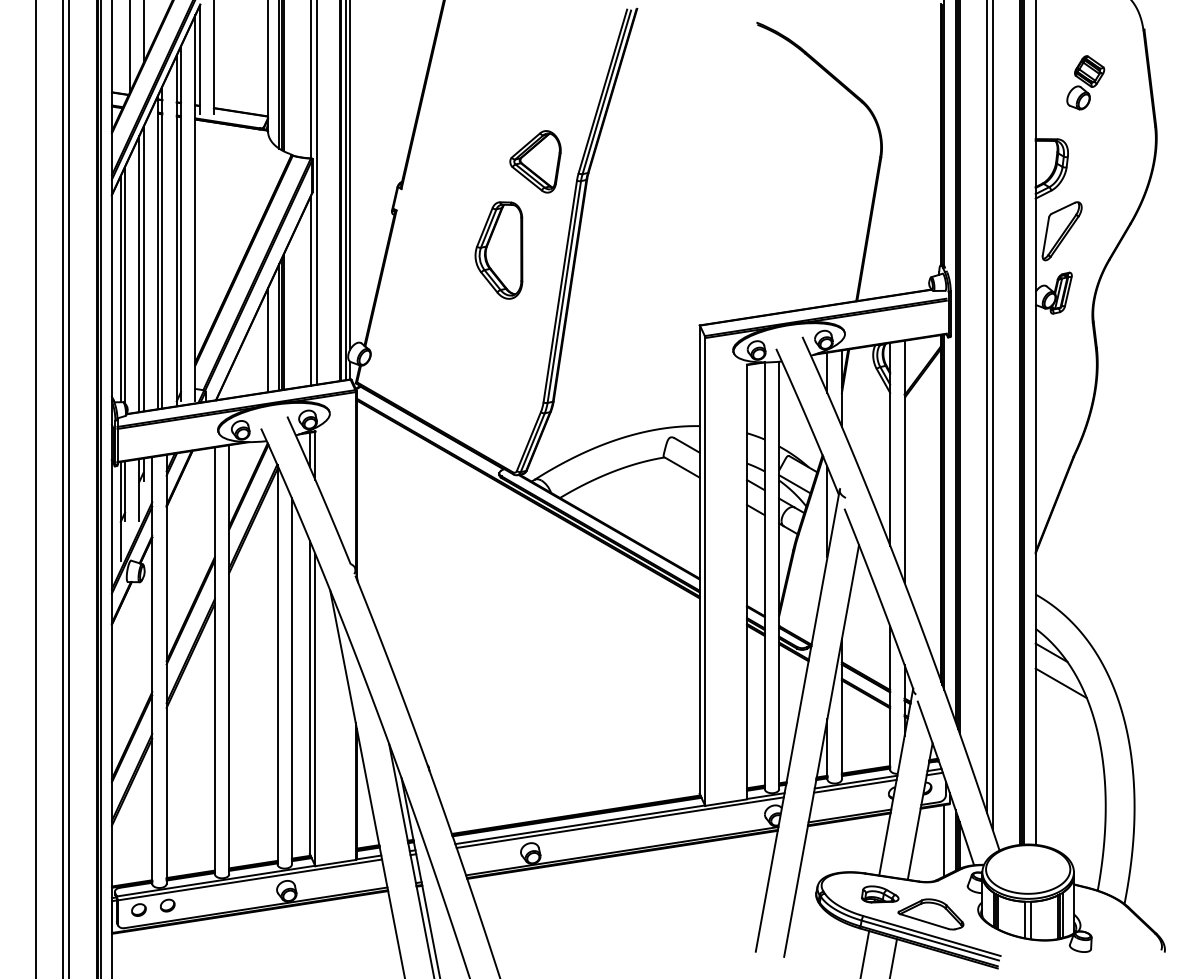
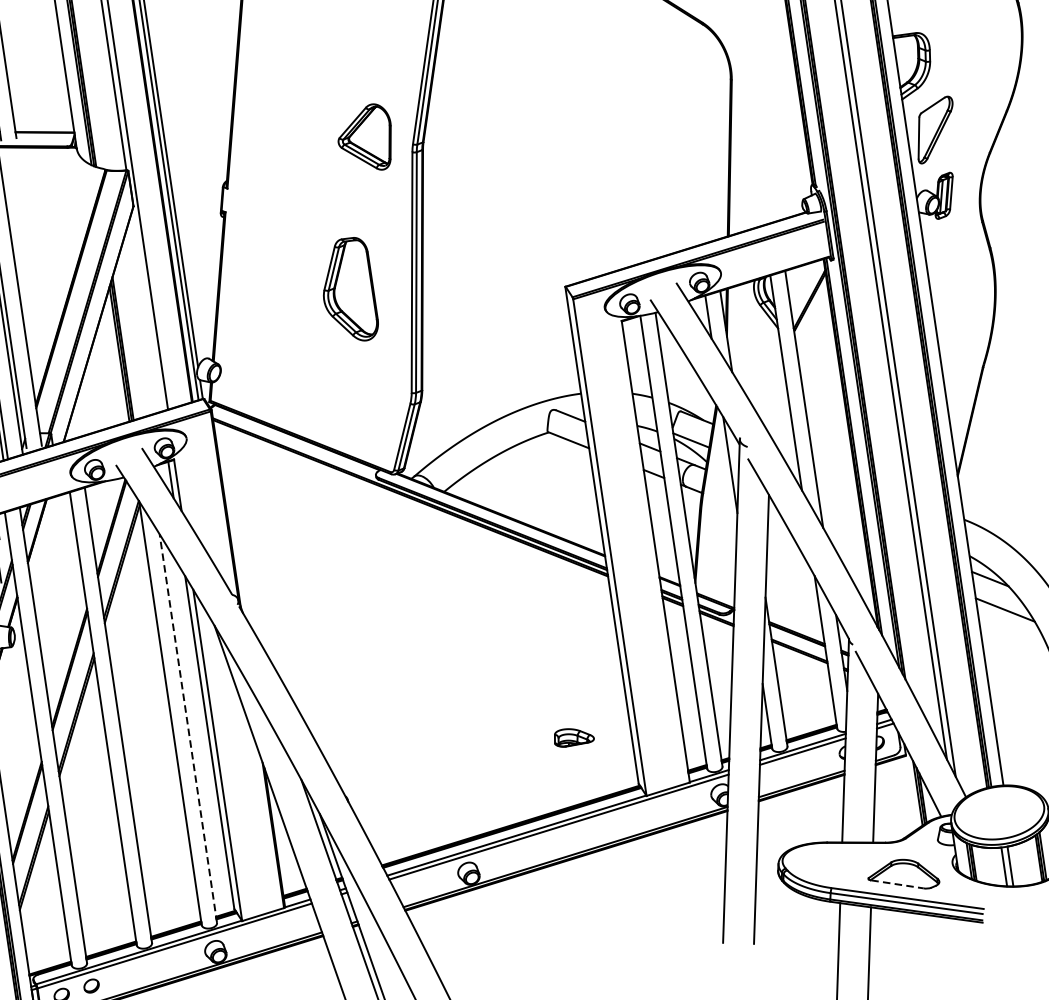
part: (498, 250) -> (347, 290), moved
line: (310, 290) -> (146, 310), removed
line: (268, 340) -> (109, 370), removed
line: (291, 681) -> (187, 728), solid -> dashed
line: (944, 840) -> (906, 795), removed
part: (880, 894) -> (574, 736), moved
line: (924, 921) -> (897, 884), solid -> dashed

